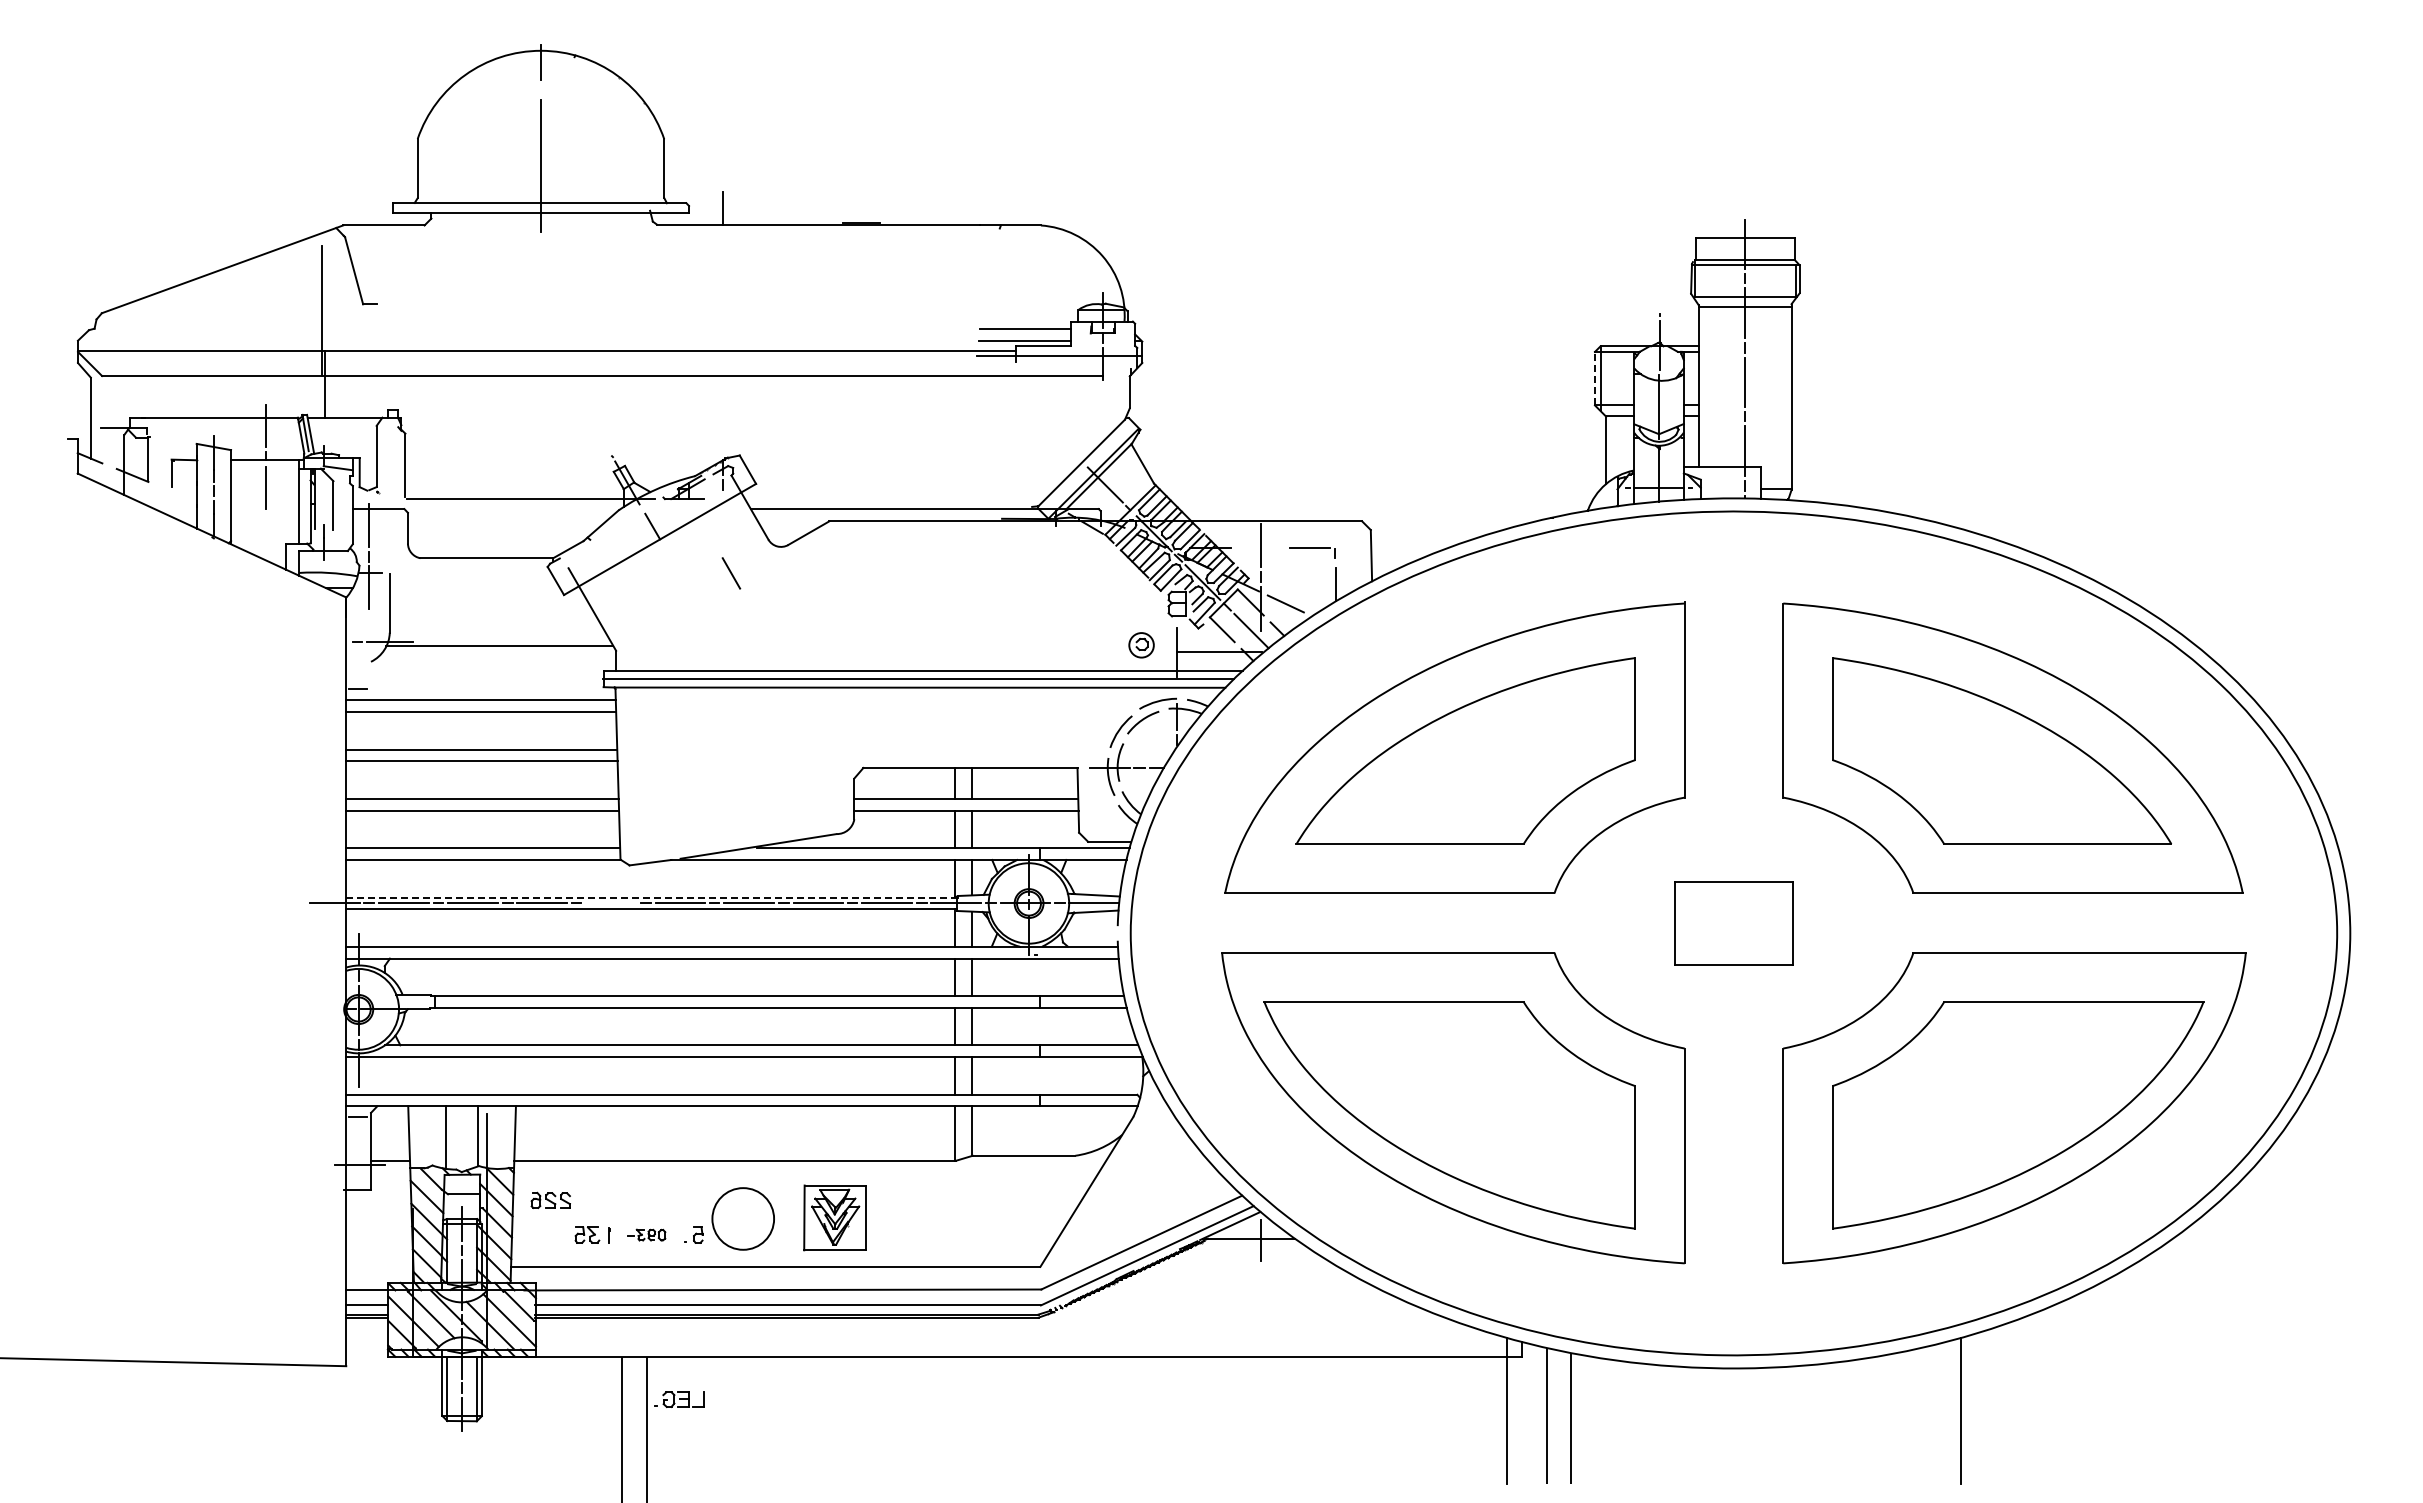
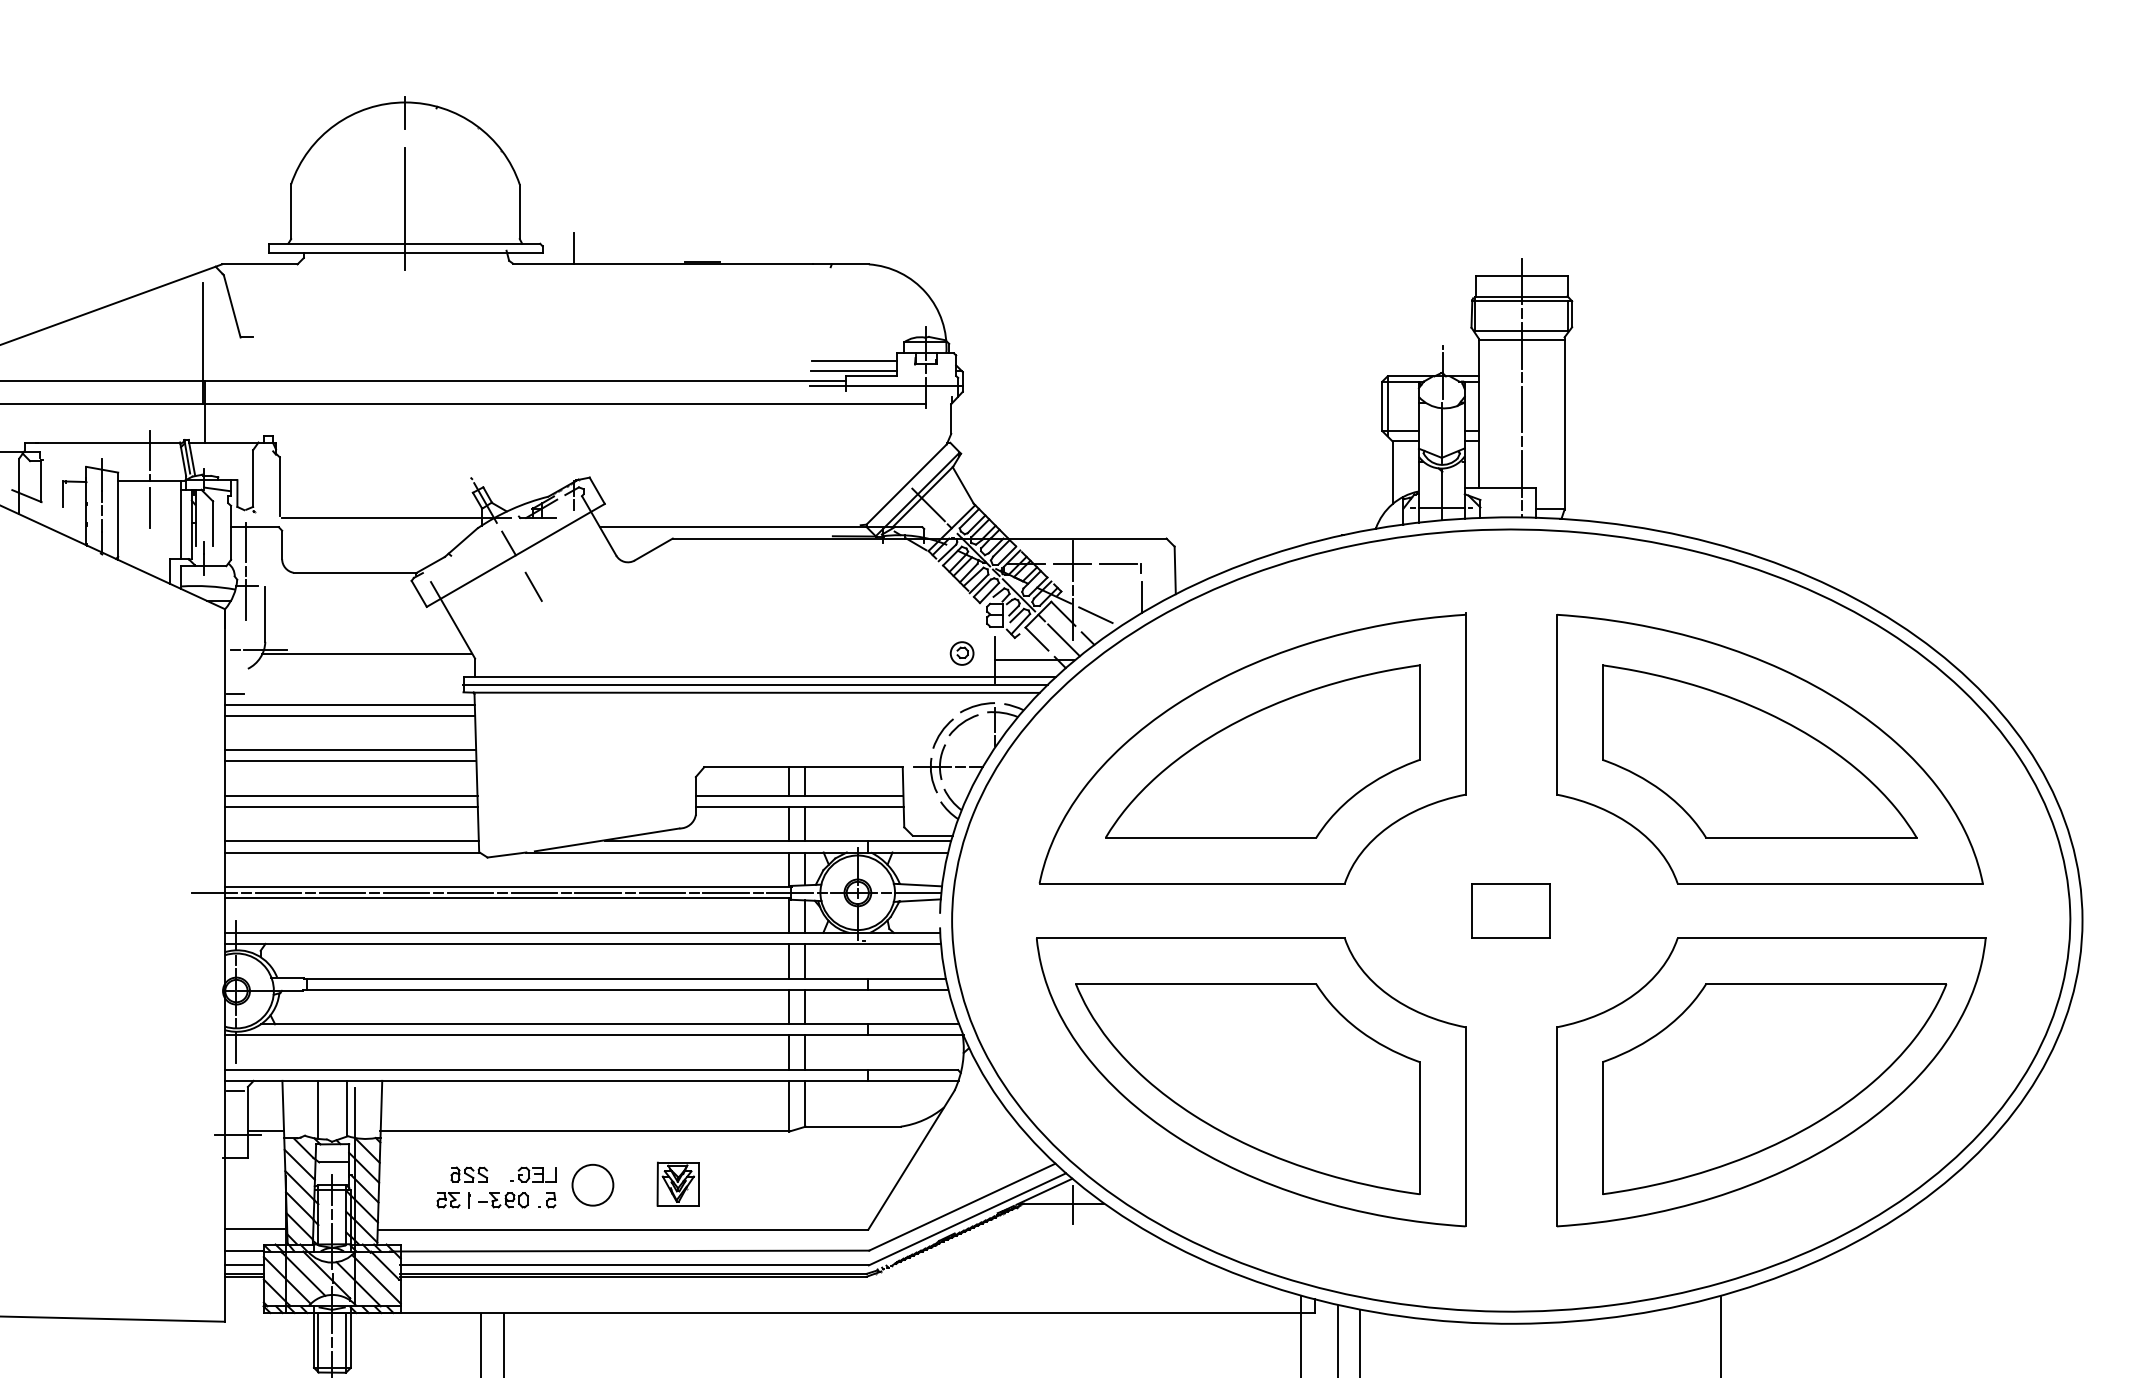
line: (1594, 378) -> (1381, 406), dashed -> solid
line: (1260, 548) -> (1072, 563), added
line: (731, 573) -> (533, 586), moved
line: (651, 897) -> (507, 887), dashed -> solid
line: (610, 903) -> (469, 892), added
part: (1733, 922) -> (1510, 910), size x0.71
part: (550, 1199) -> (468, 1173), moved
part: (834, 1217) -> (677, 1183), size x0.71
circle: (743, 1218) -> (593, 1184), size x0.71
part: (646, 1234) -> (503, 1199), size x1.43
line: (379, 1266) -> (255, 1229), added
part: (679, 1399) -> (533, 1174), moved

